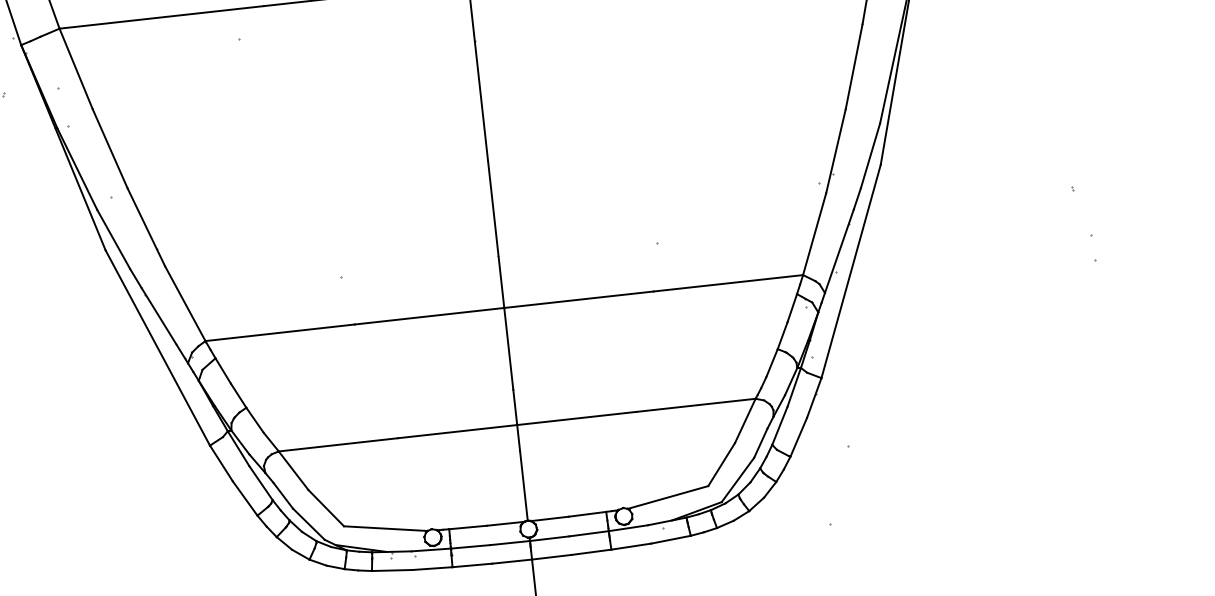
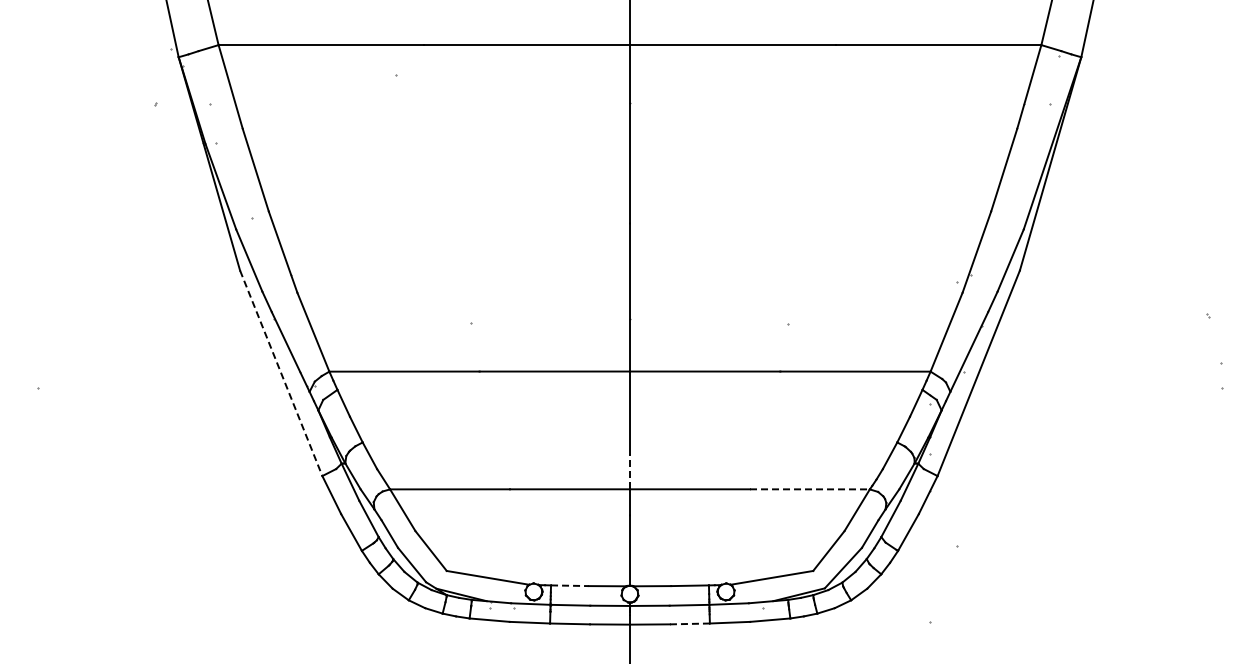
line: (158, 348) -> (281, 373), solid -> dashed
line: (695, 405) -> (809, 489), solid -> dashed
line: (515, 407) -> (630, 471), solid -> dashed
line: (467, 527) -> (569, 585), solid -> dashed
line: (591, 551) -> (689, 623), solid -> dashed

